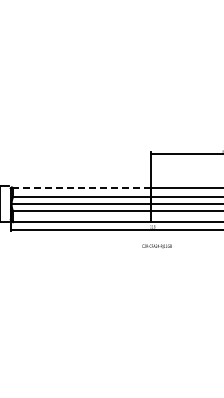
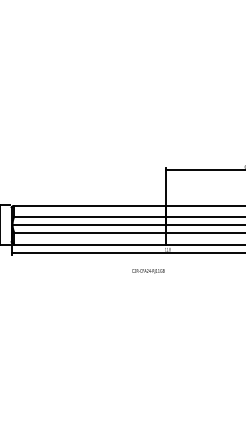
line: (81, 187) -> (89, 206), dashed -> solid
text: (156, 246) -> (147, 271), moved

